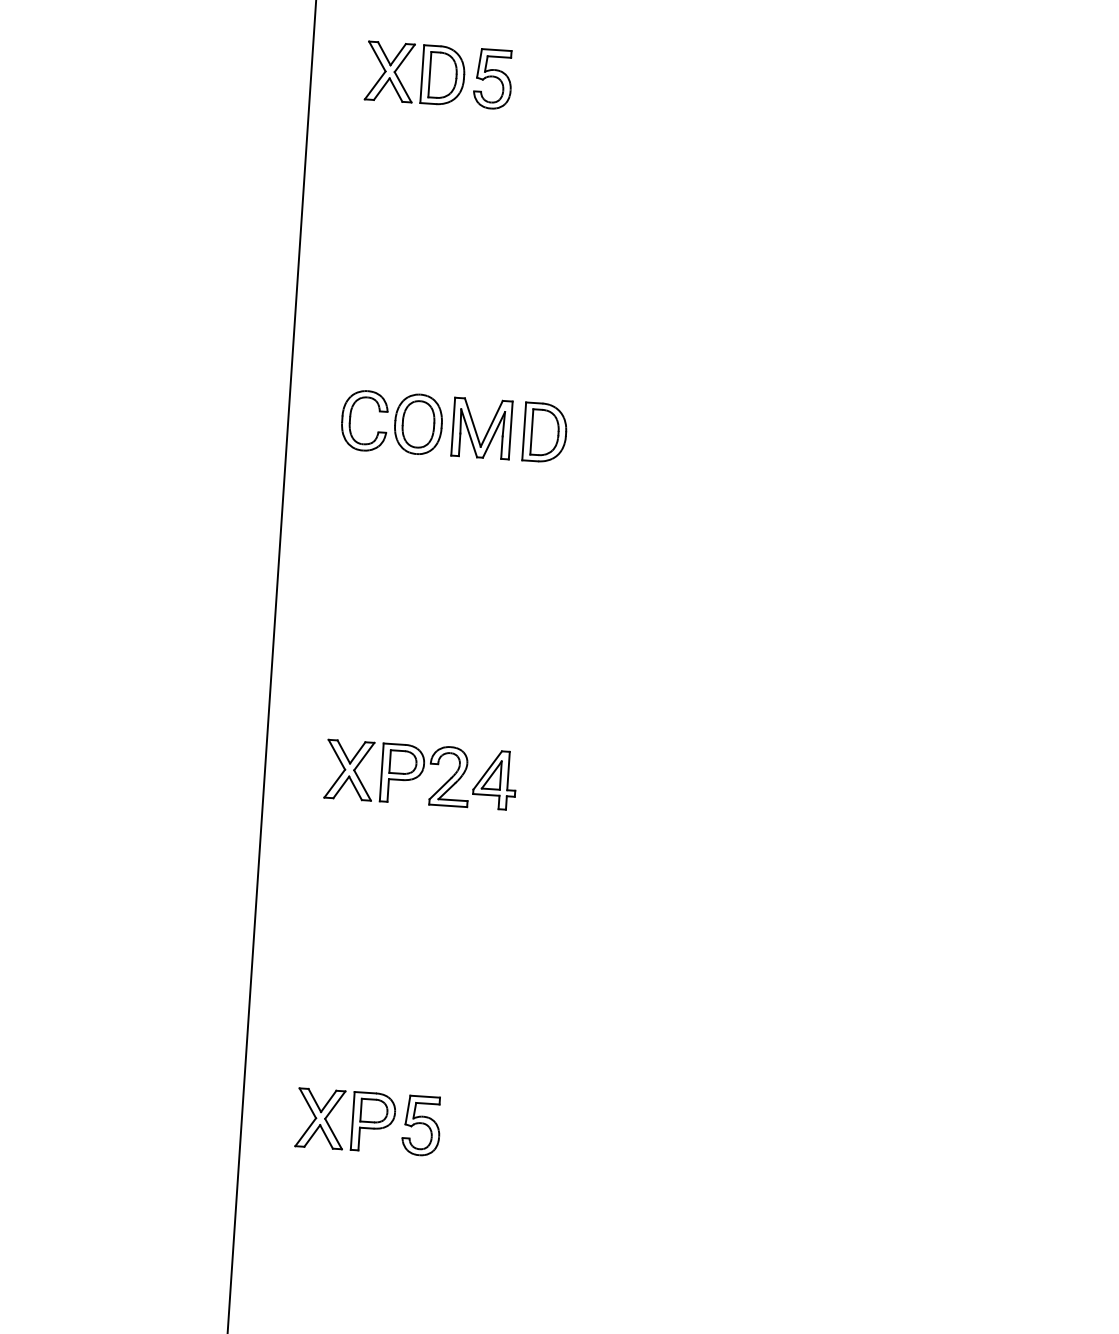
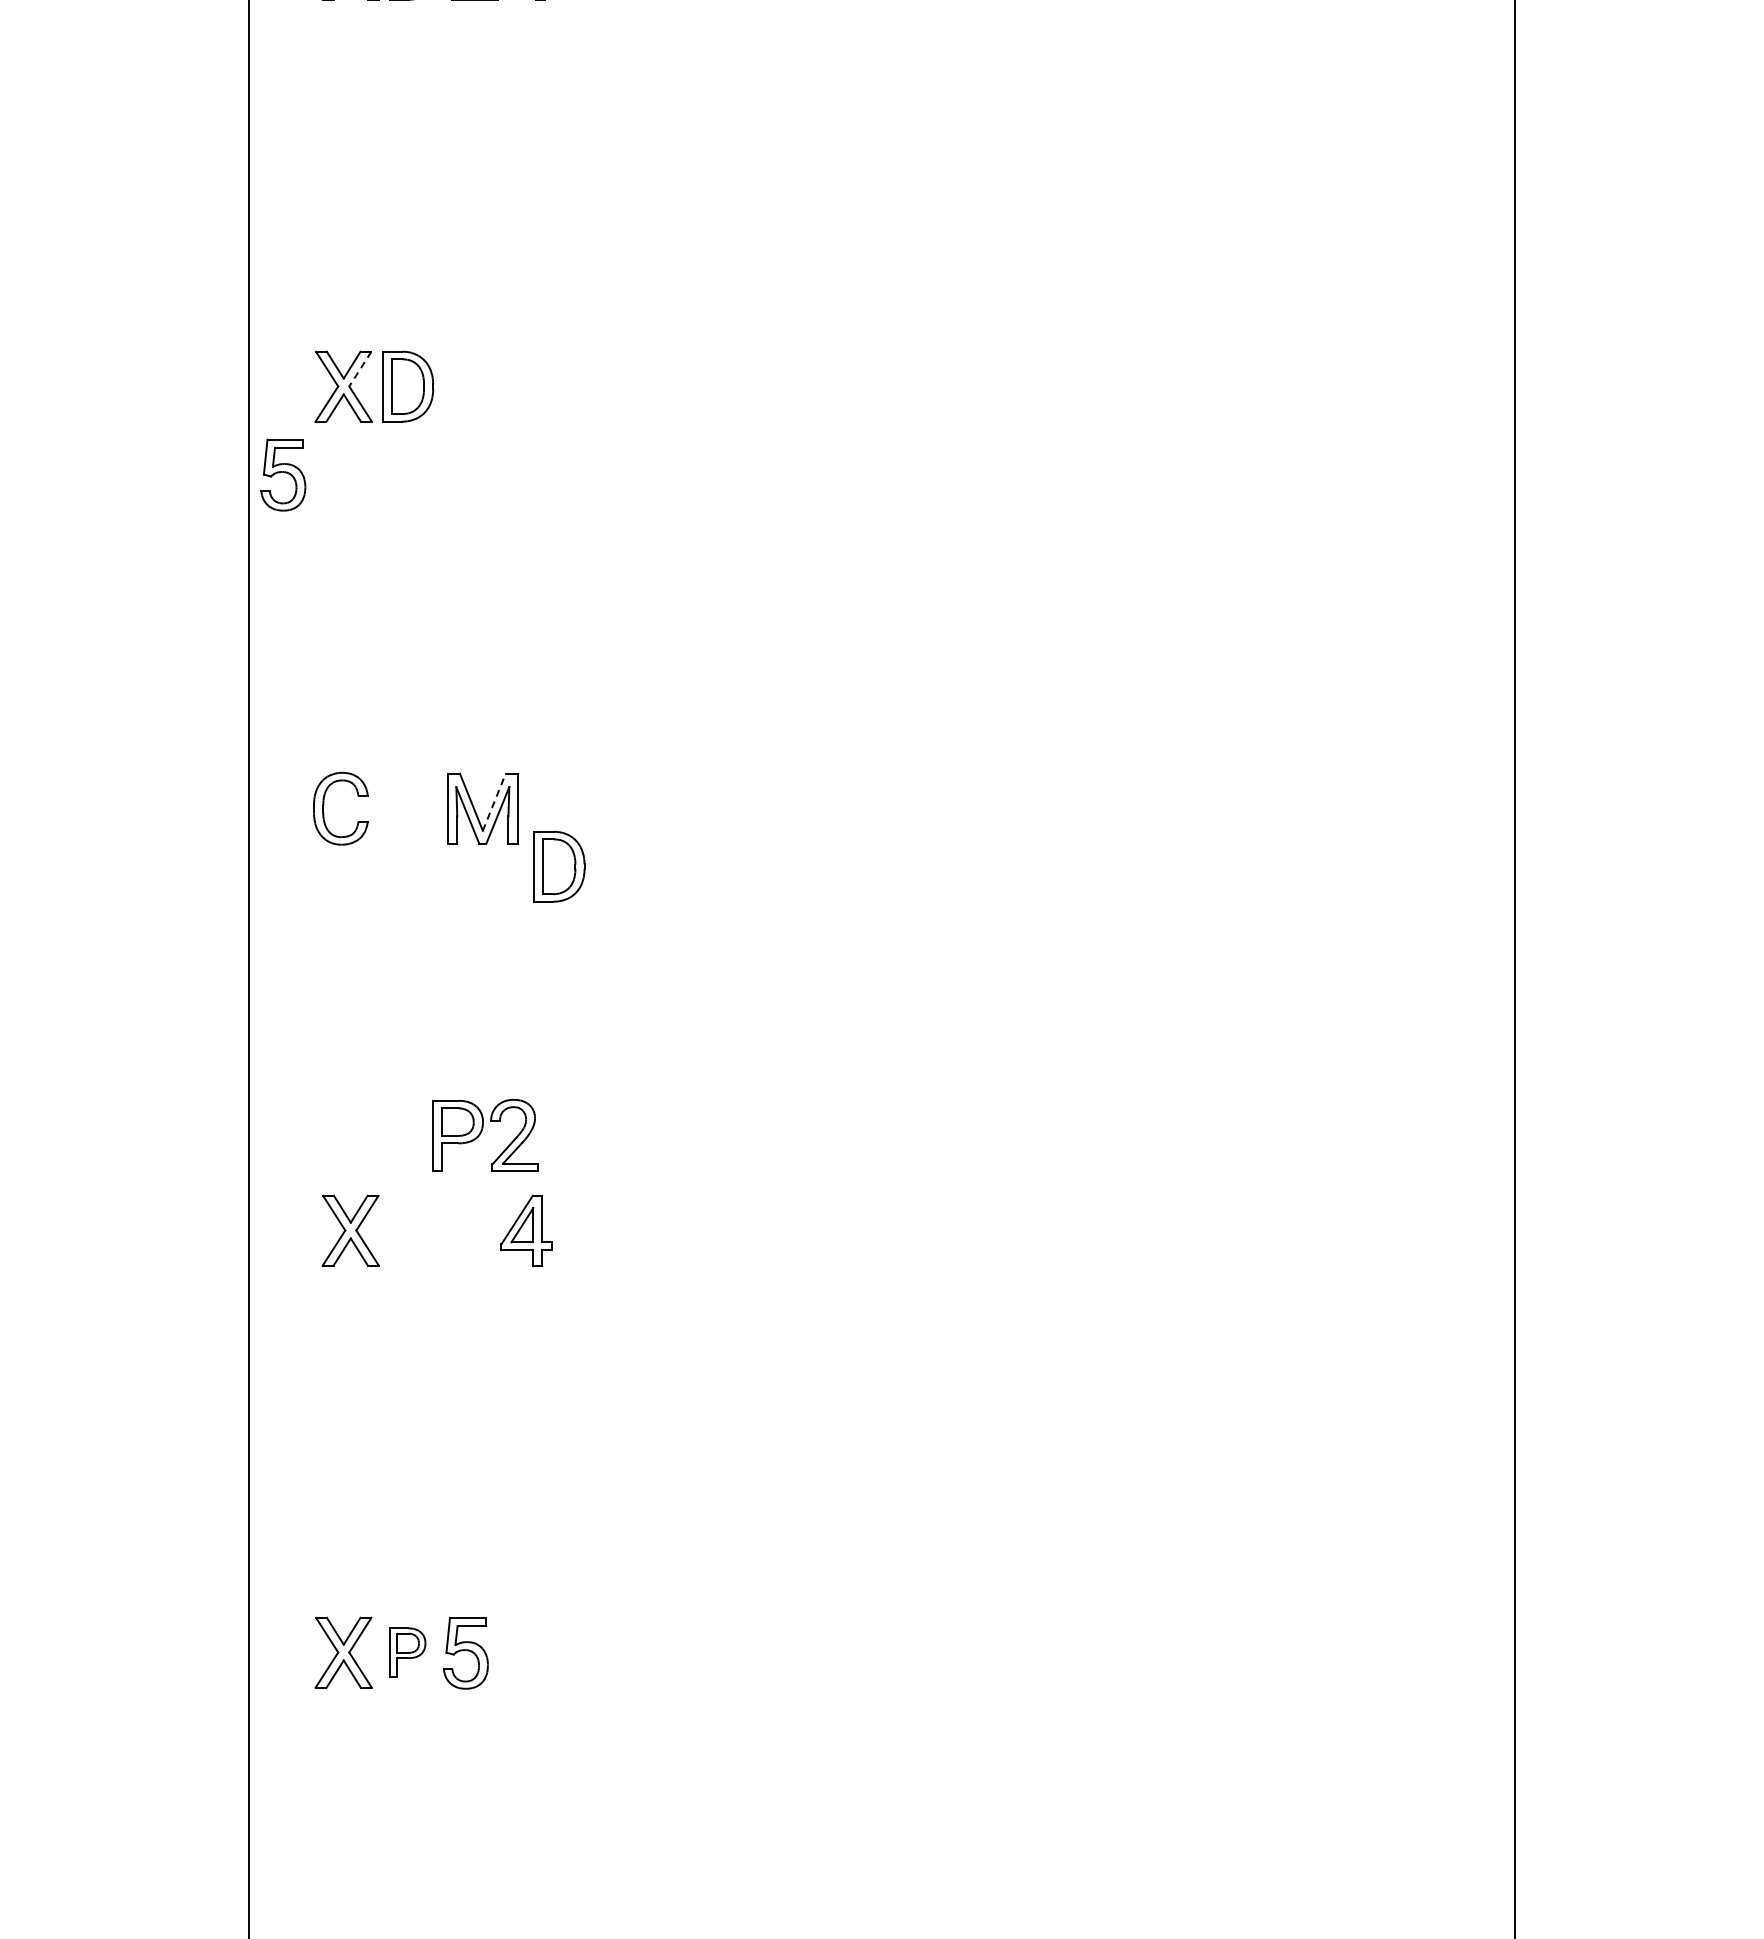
line: (404, 58) -> (360, 369), solid -> dashed
part: (493, 78) -> (283, 474), moved
part: (418, 424) -> (406, 808), removed
line: (491, 424) -> (494, 802), solid -> dashed
part: (545, 432) -> (559, 866), moved
part: (425, 775) -> (485, 1135), moved
part: (373, 1122) -> (407, 1652), size x0.7

